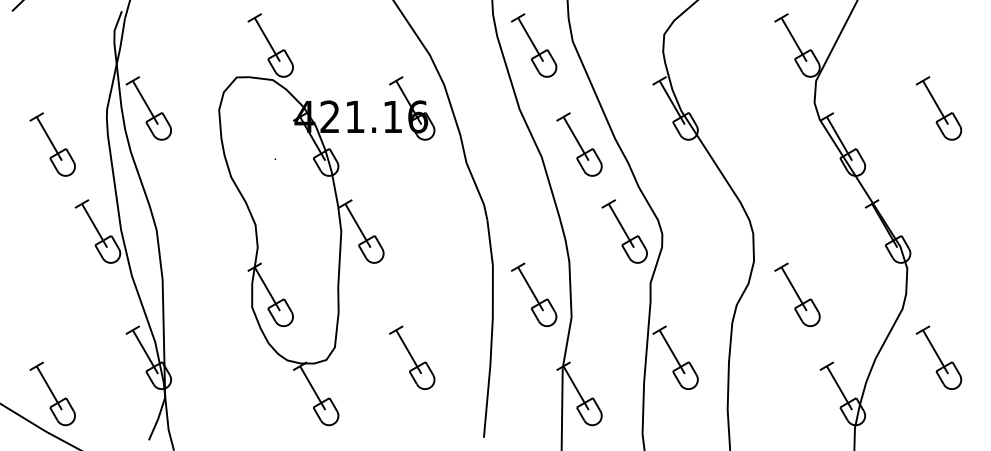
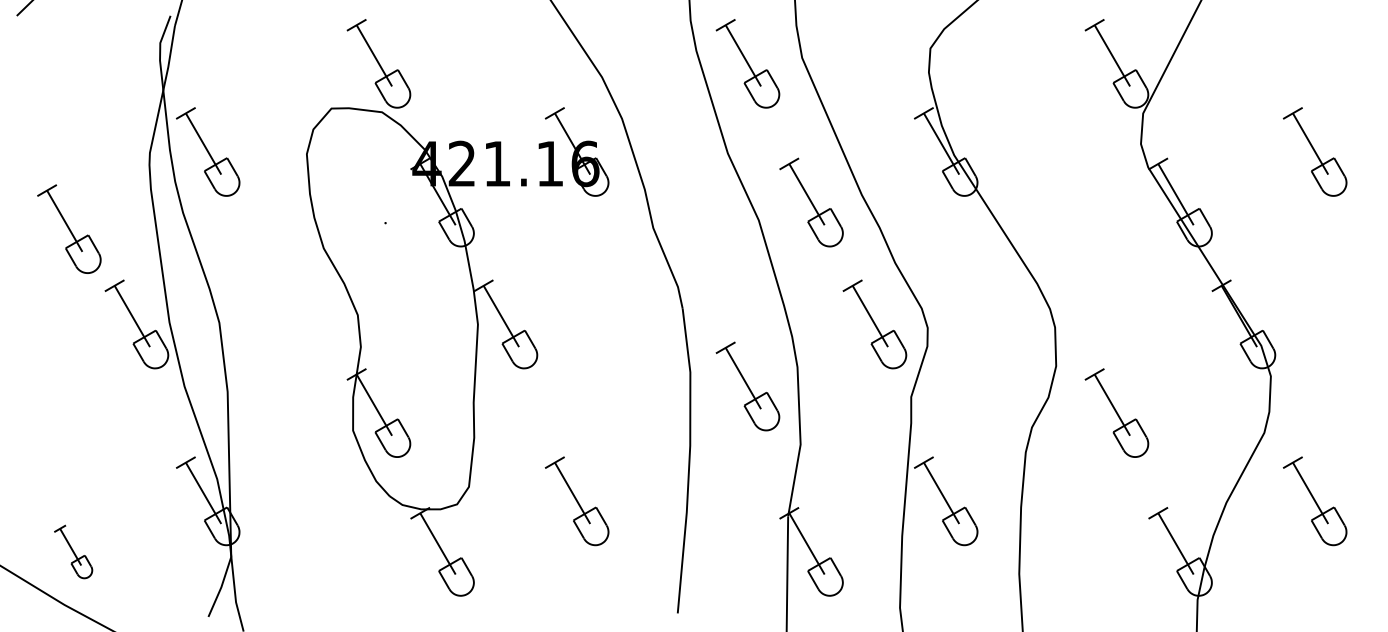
part: (52, 144) -> (69, 229), moved
part: (534, 294) -> (748, 386), moved
part: (52, 393) -> (73, 551), size x0.6

